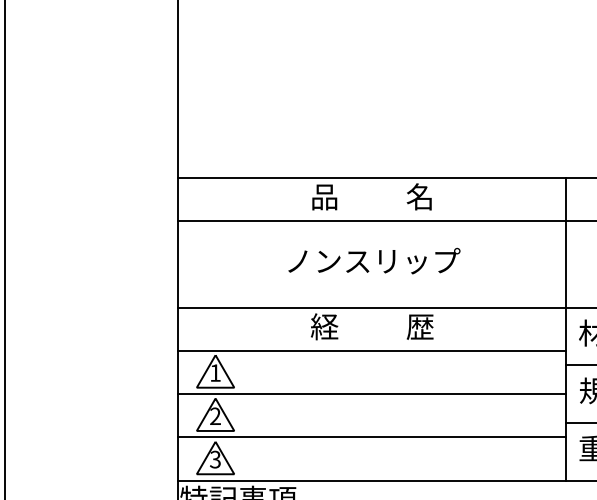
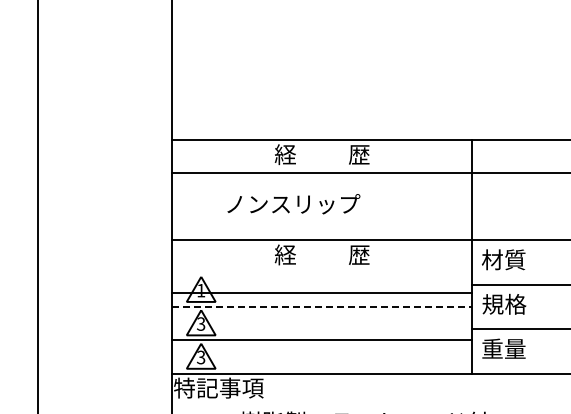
text: (371, 196) -> (321, 154), 品          名 -> 経          歴
text: (373, 261) -> (293, 204), moved
line: (371, 350) -> (321, 292), moved
line: (371, 393) -> (321, 306), solid -> dashed
text: (215, 416) -> (201, 324), 2 -> 3

